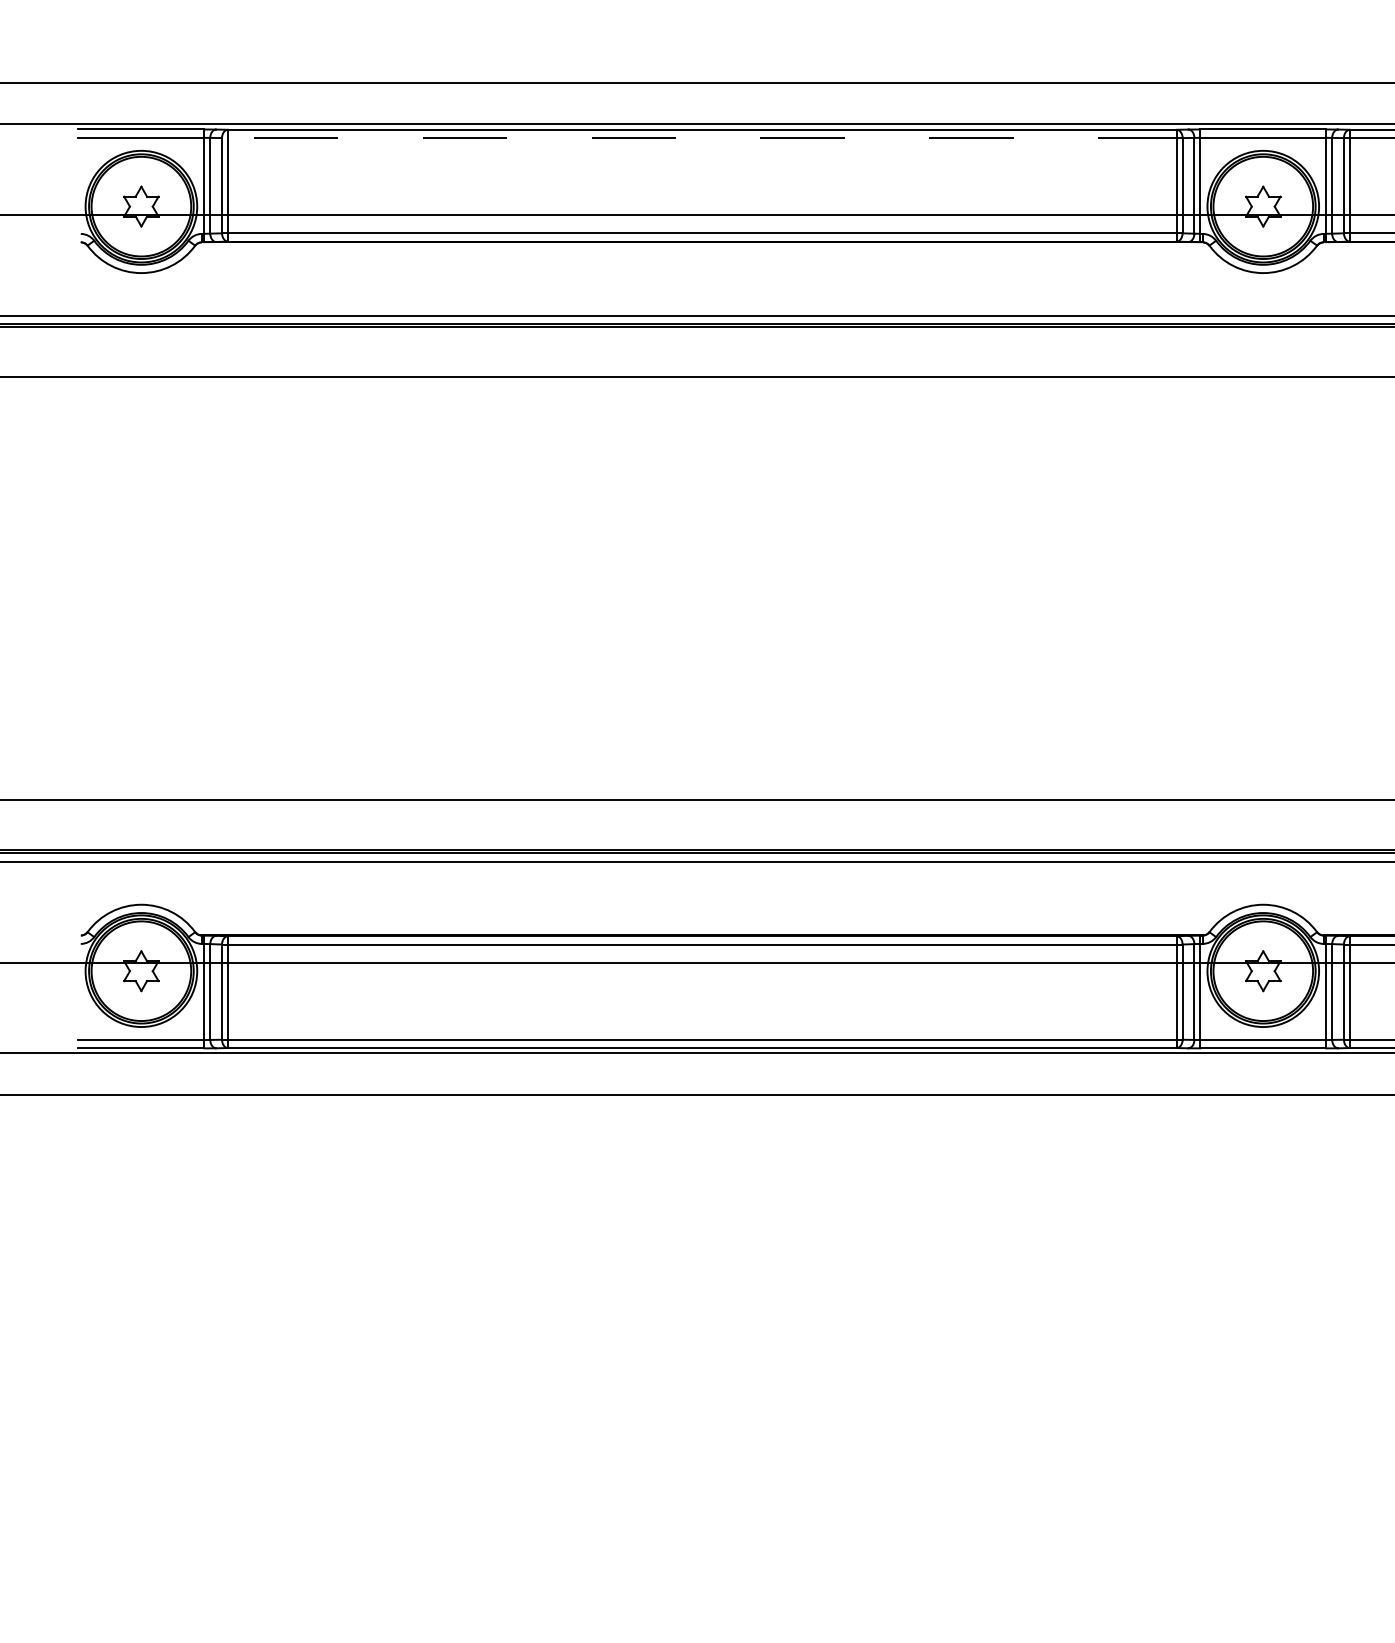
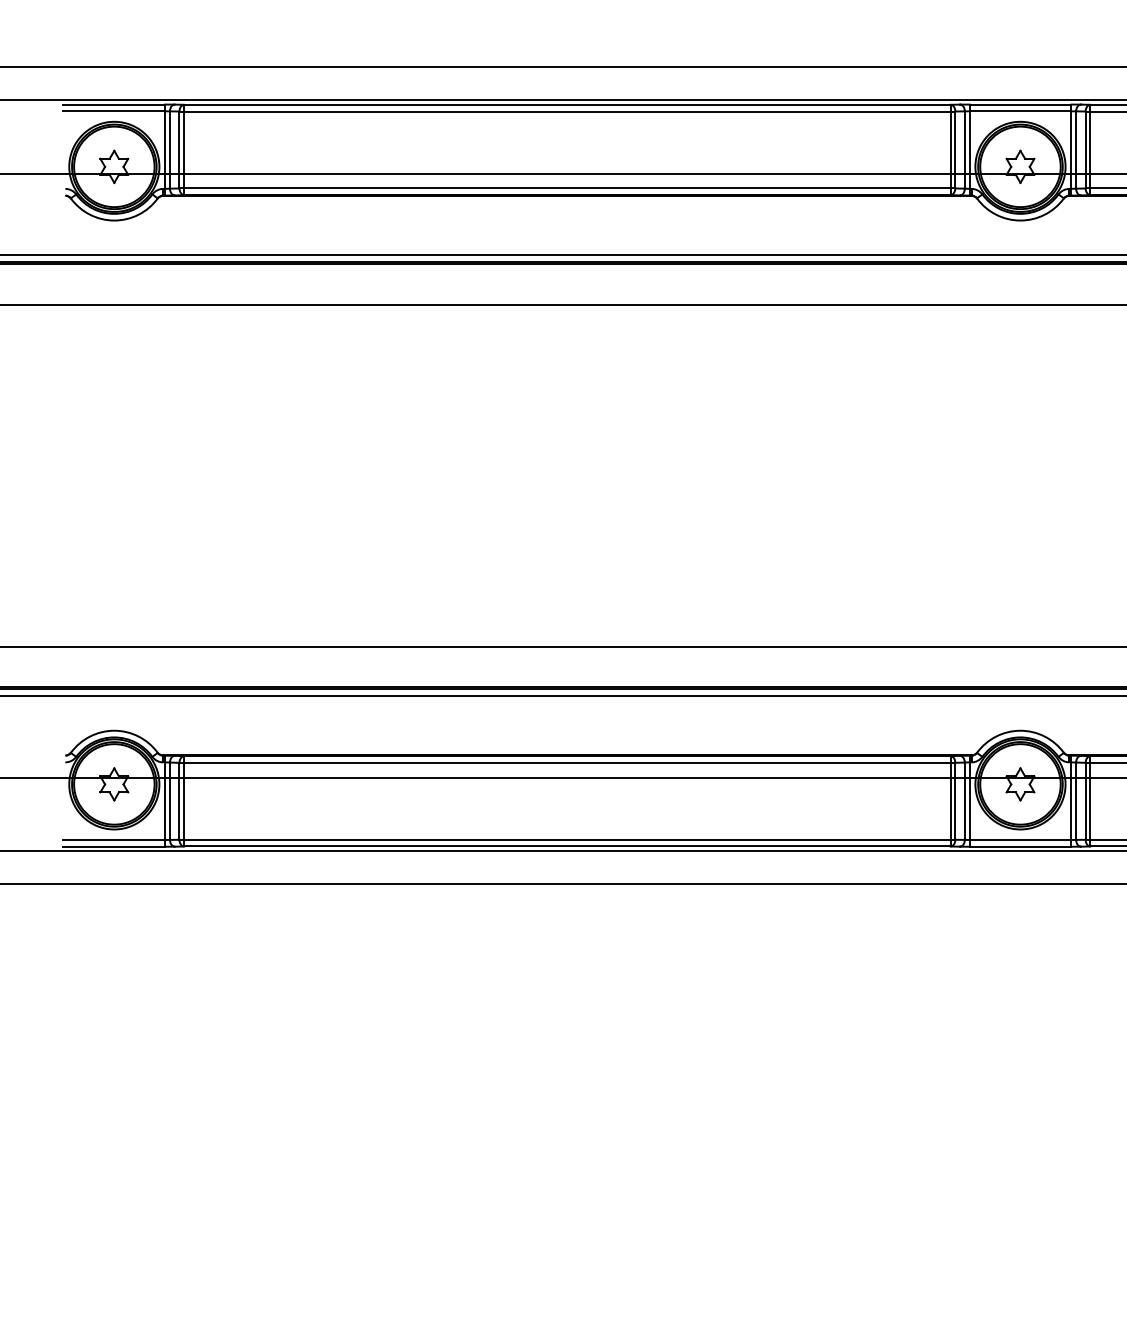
line: (701, 138) -> (566, 111), dashed -> solid

